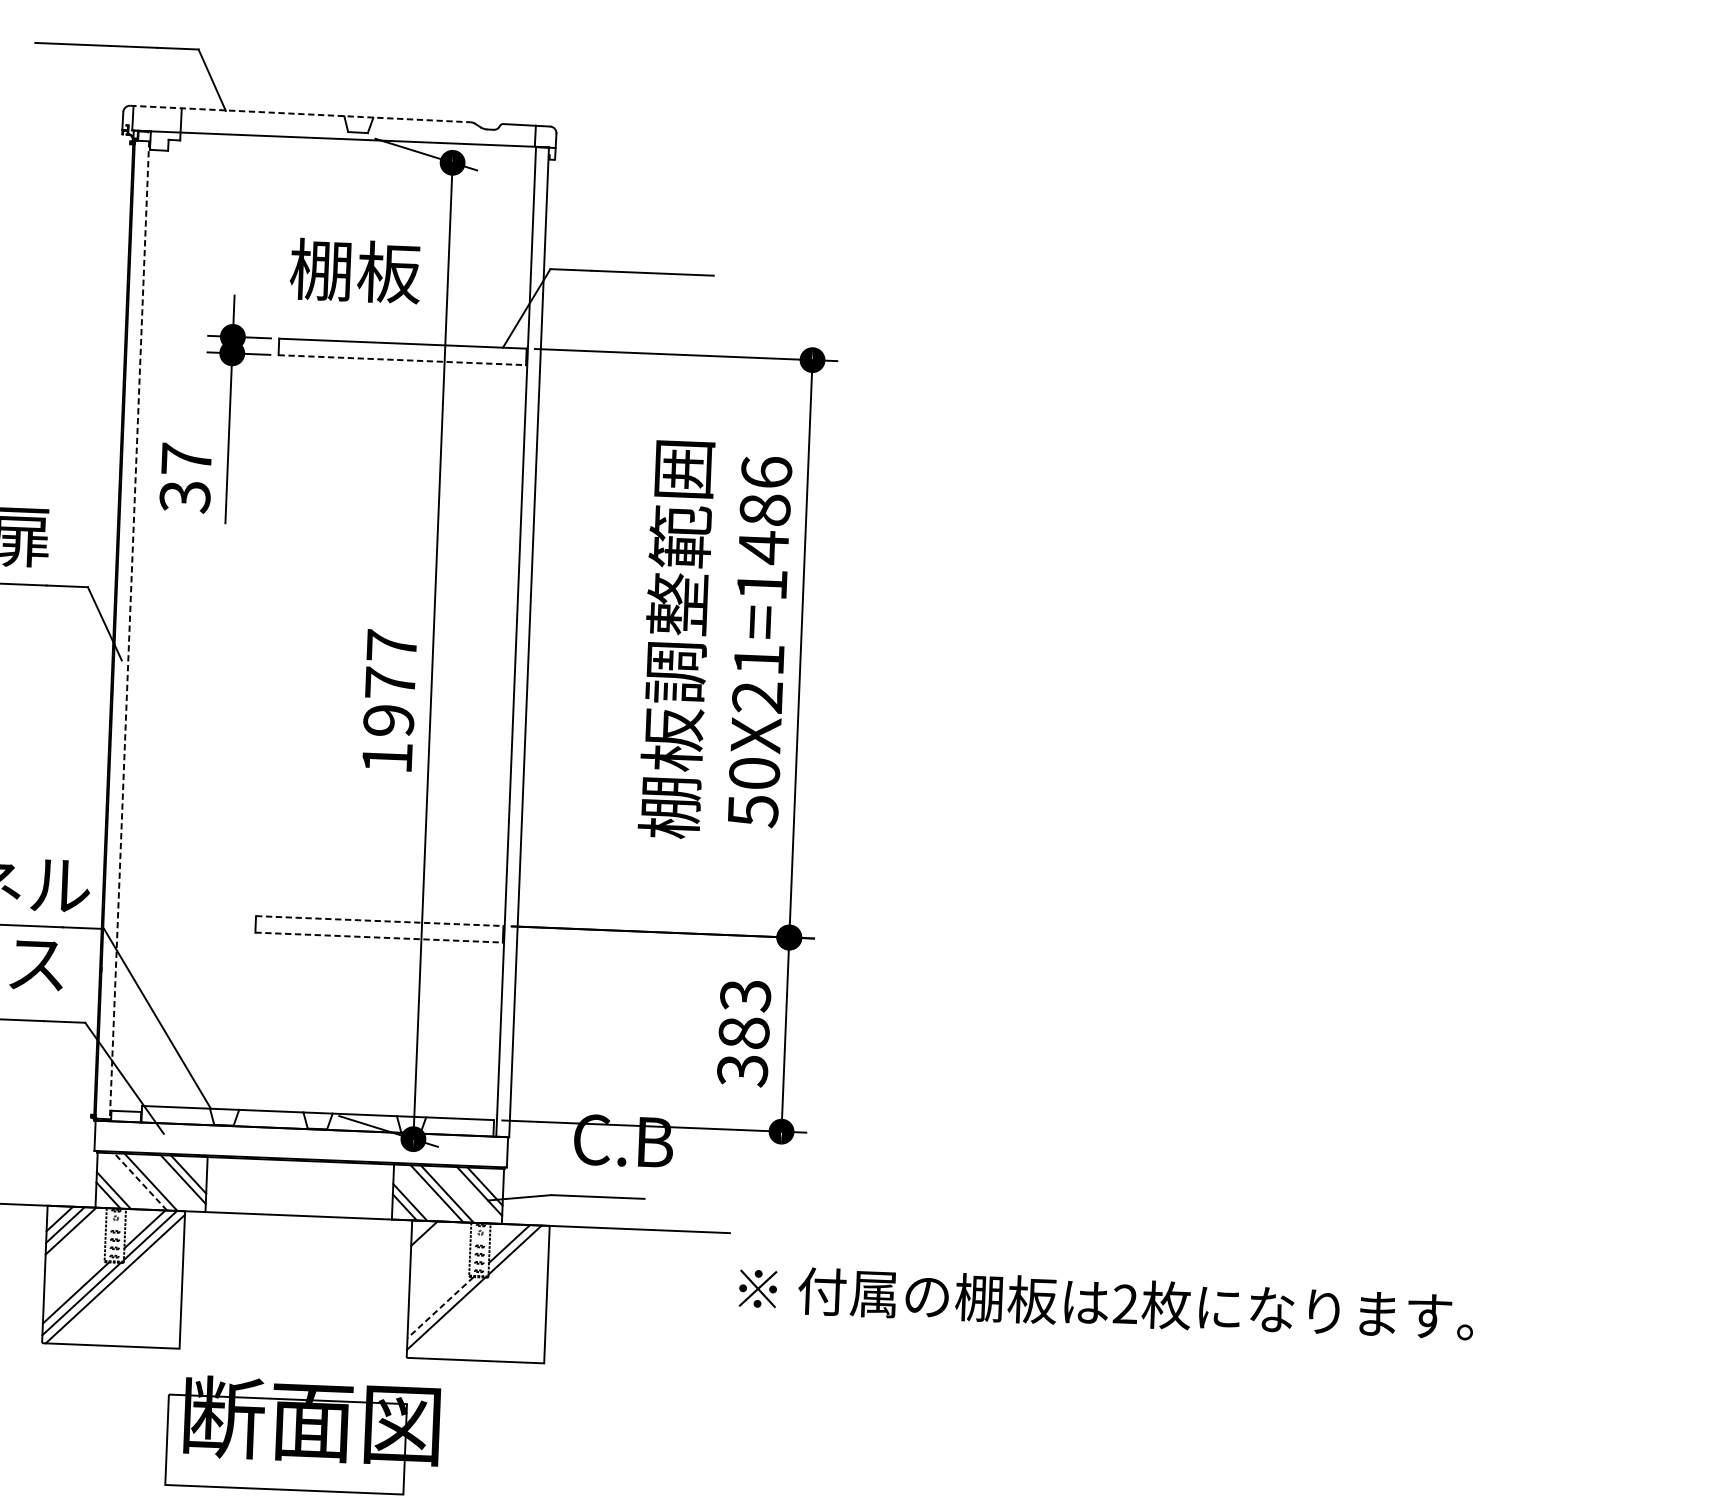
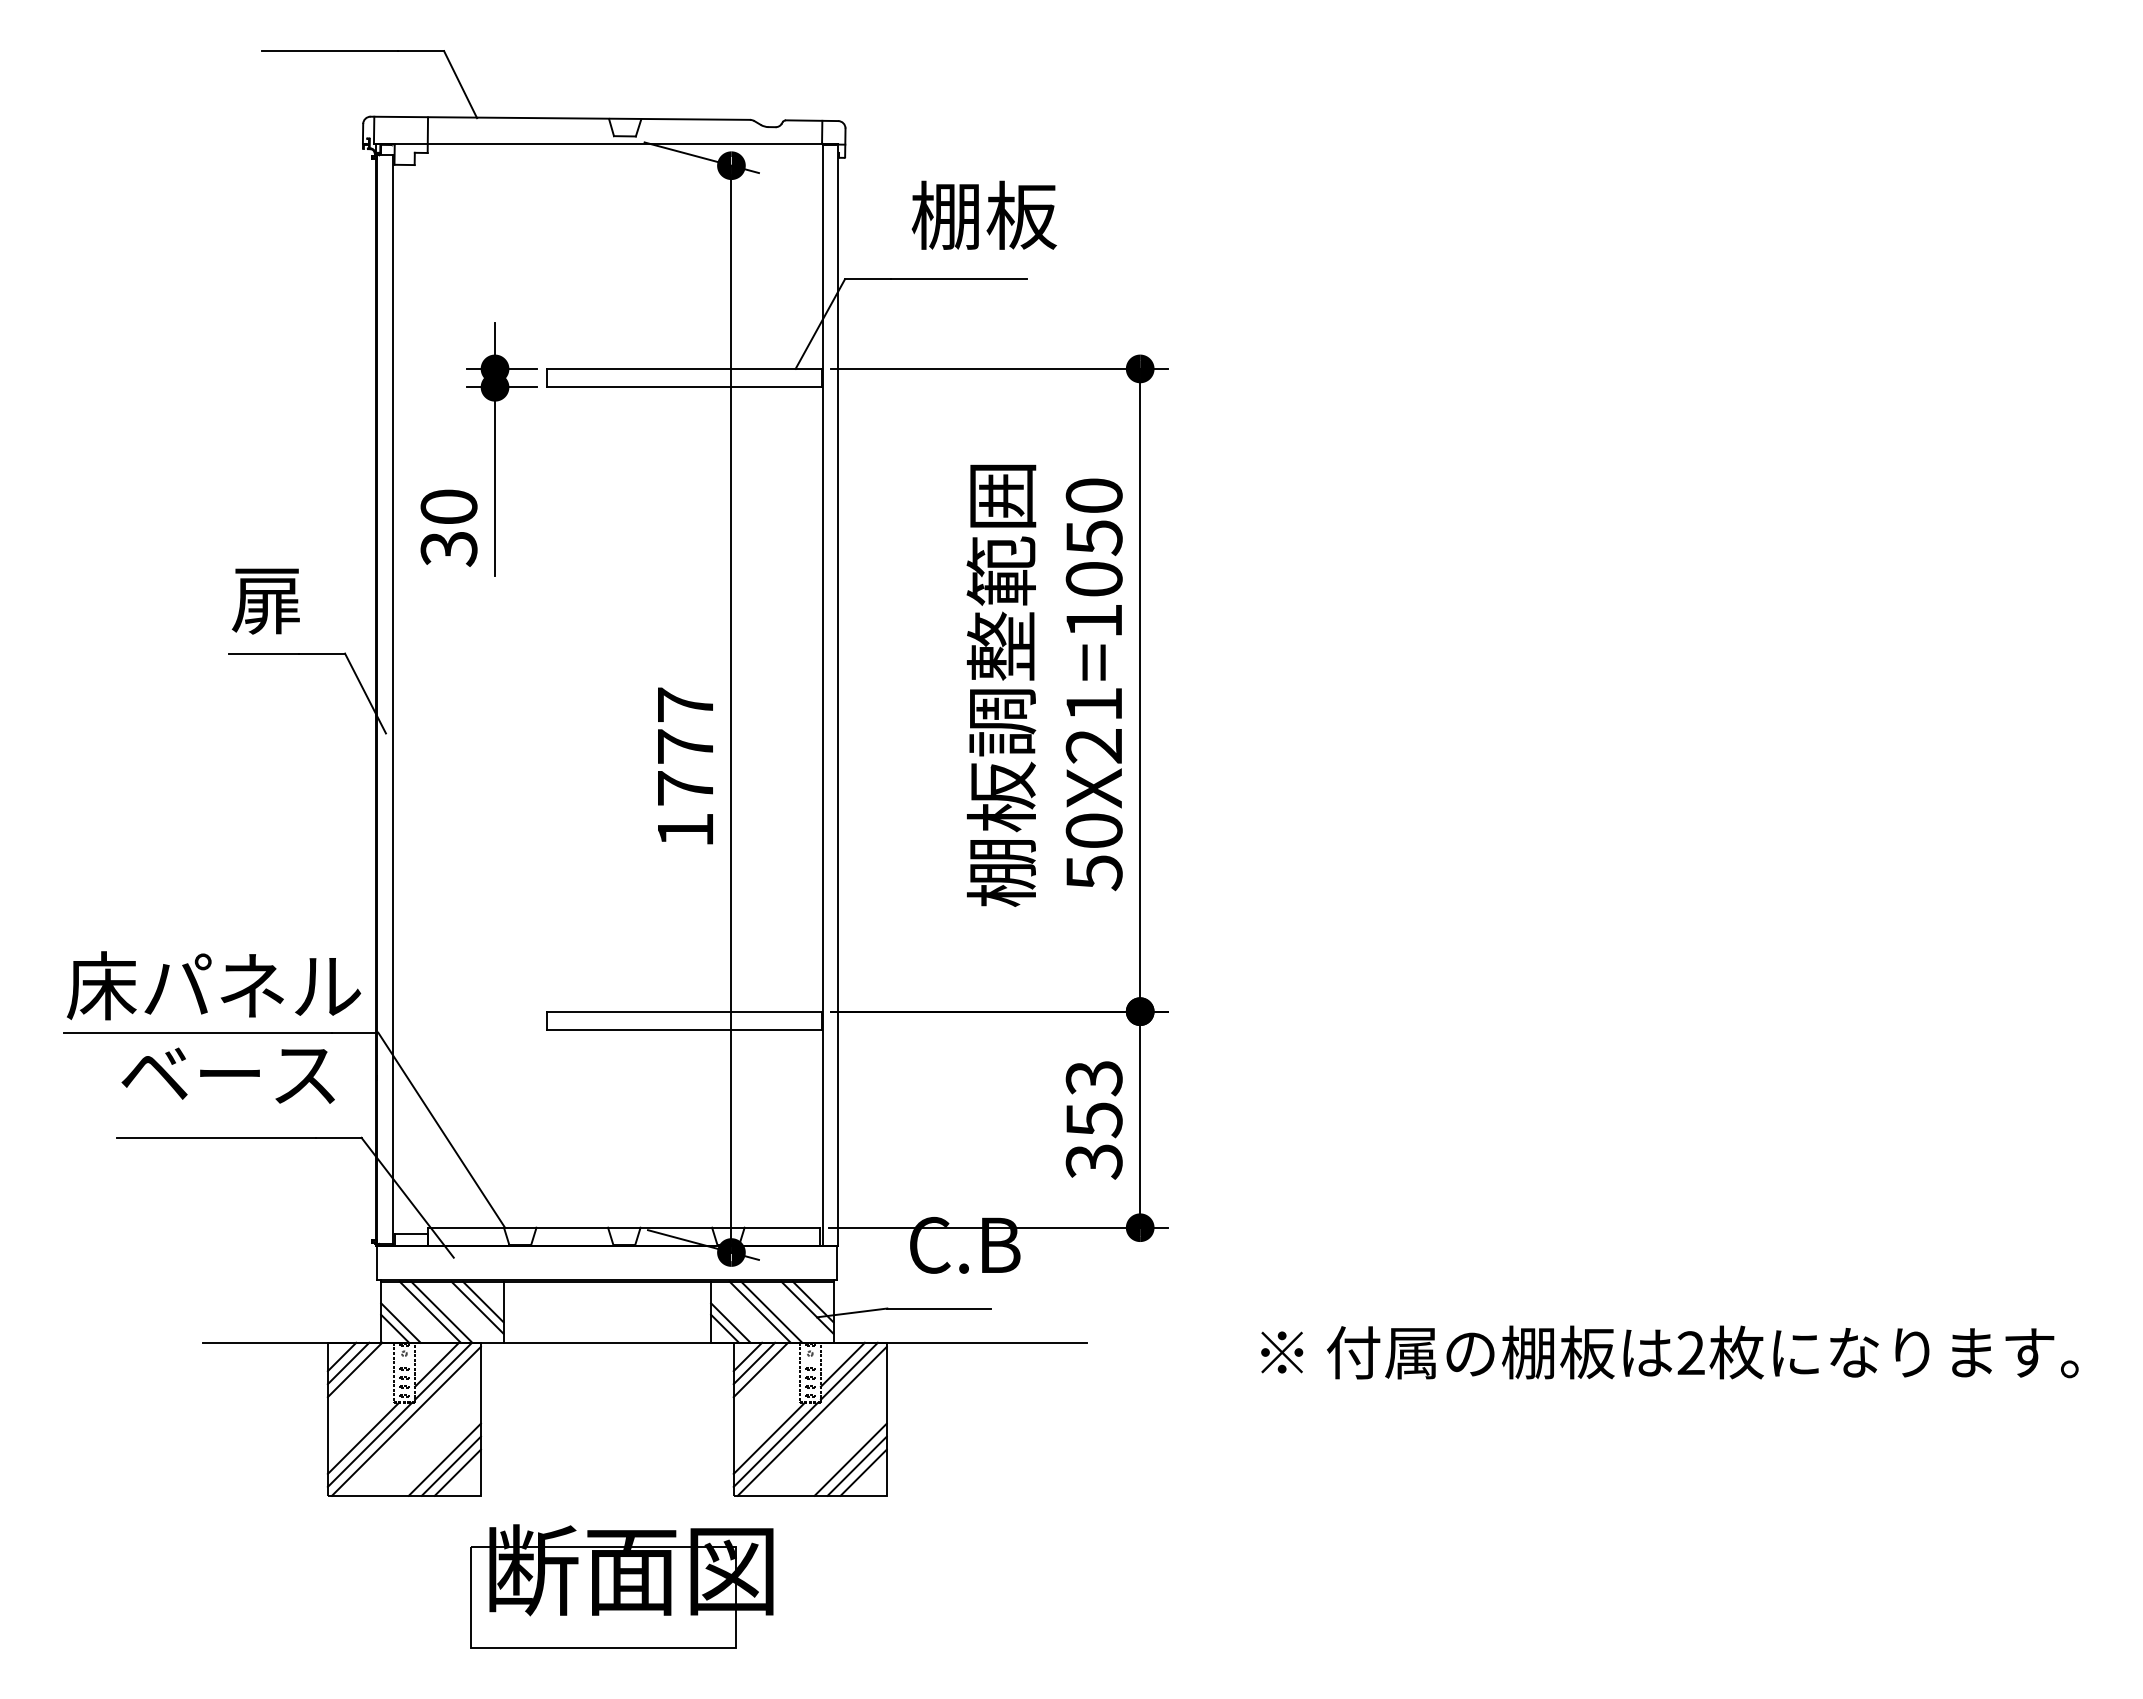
line: (300, 114) -> (560, 118), dashed -> solid
text: (354, 270) -> (983, 214), moved
line: (402, 360) -> (684, 387), dashed -> solid
text: (186, 458) -> (448, 506), 37 -> 30
text: (764, 510) -> (1093, 538), 50X21=1486 -> 50X21=1050
line: (129, 631) -> (393, 700), dashed -> solid
text: (388, 720) -> (685, 788), 1977 -> 1777
line: (379, 920) -> (684, 1011), dashed -> solid
line: (379, 938) -> (684, 1030), dashed -> solid
text: (744, 1033) -> (1094, 1120), 383 -> 353
line: (140, 1181) -> (429, 1311), dashed -> solid
line: (430, 1239) -> (754, 1363), added
line: (435, 1245) -> (760, 1369), added
line: (479, 1292) -> (811, 1420), added
text: (1106, 1302) -> (1669, 1352), moved
line: (440, 1307) -> (768, 1438), dashed -> solid
line: (148, 1314) -> (444, 1459), added
line: (153, 1320) -> (450, 1465), added
line: (159, 1326) -> (457, 1472), added
line: (512, 1329) -> (850, 1459), added
line: (518, 1335) -> (856, 1465), added
line: (524, 1341) -> (863, 1472), added

